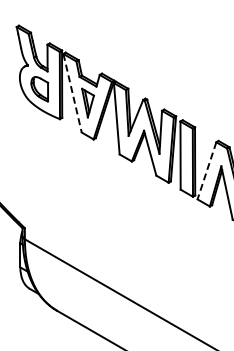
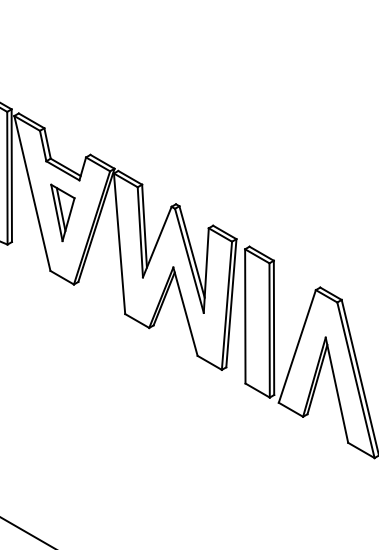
line: (72, 93) -> (32, 193), dashed -> solid
line: (206, 171) -> (296, 347), dashed -> solid

